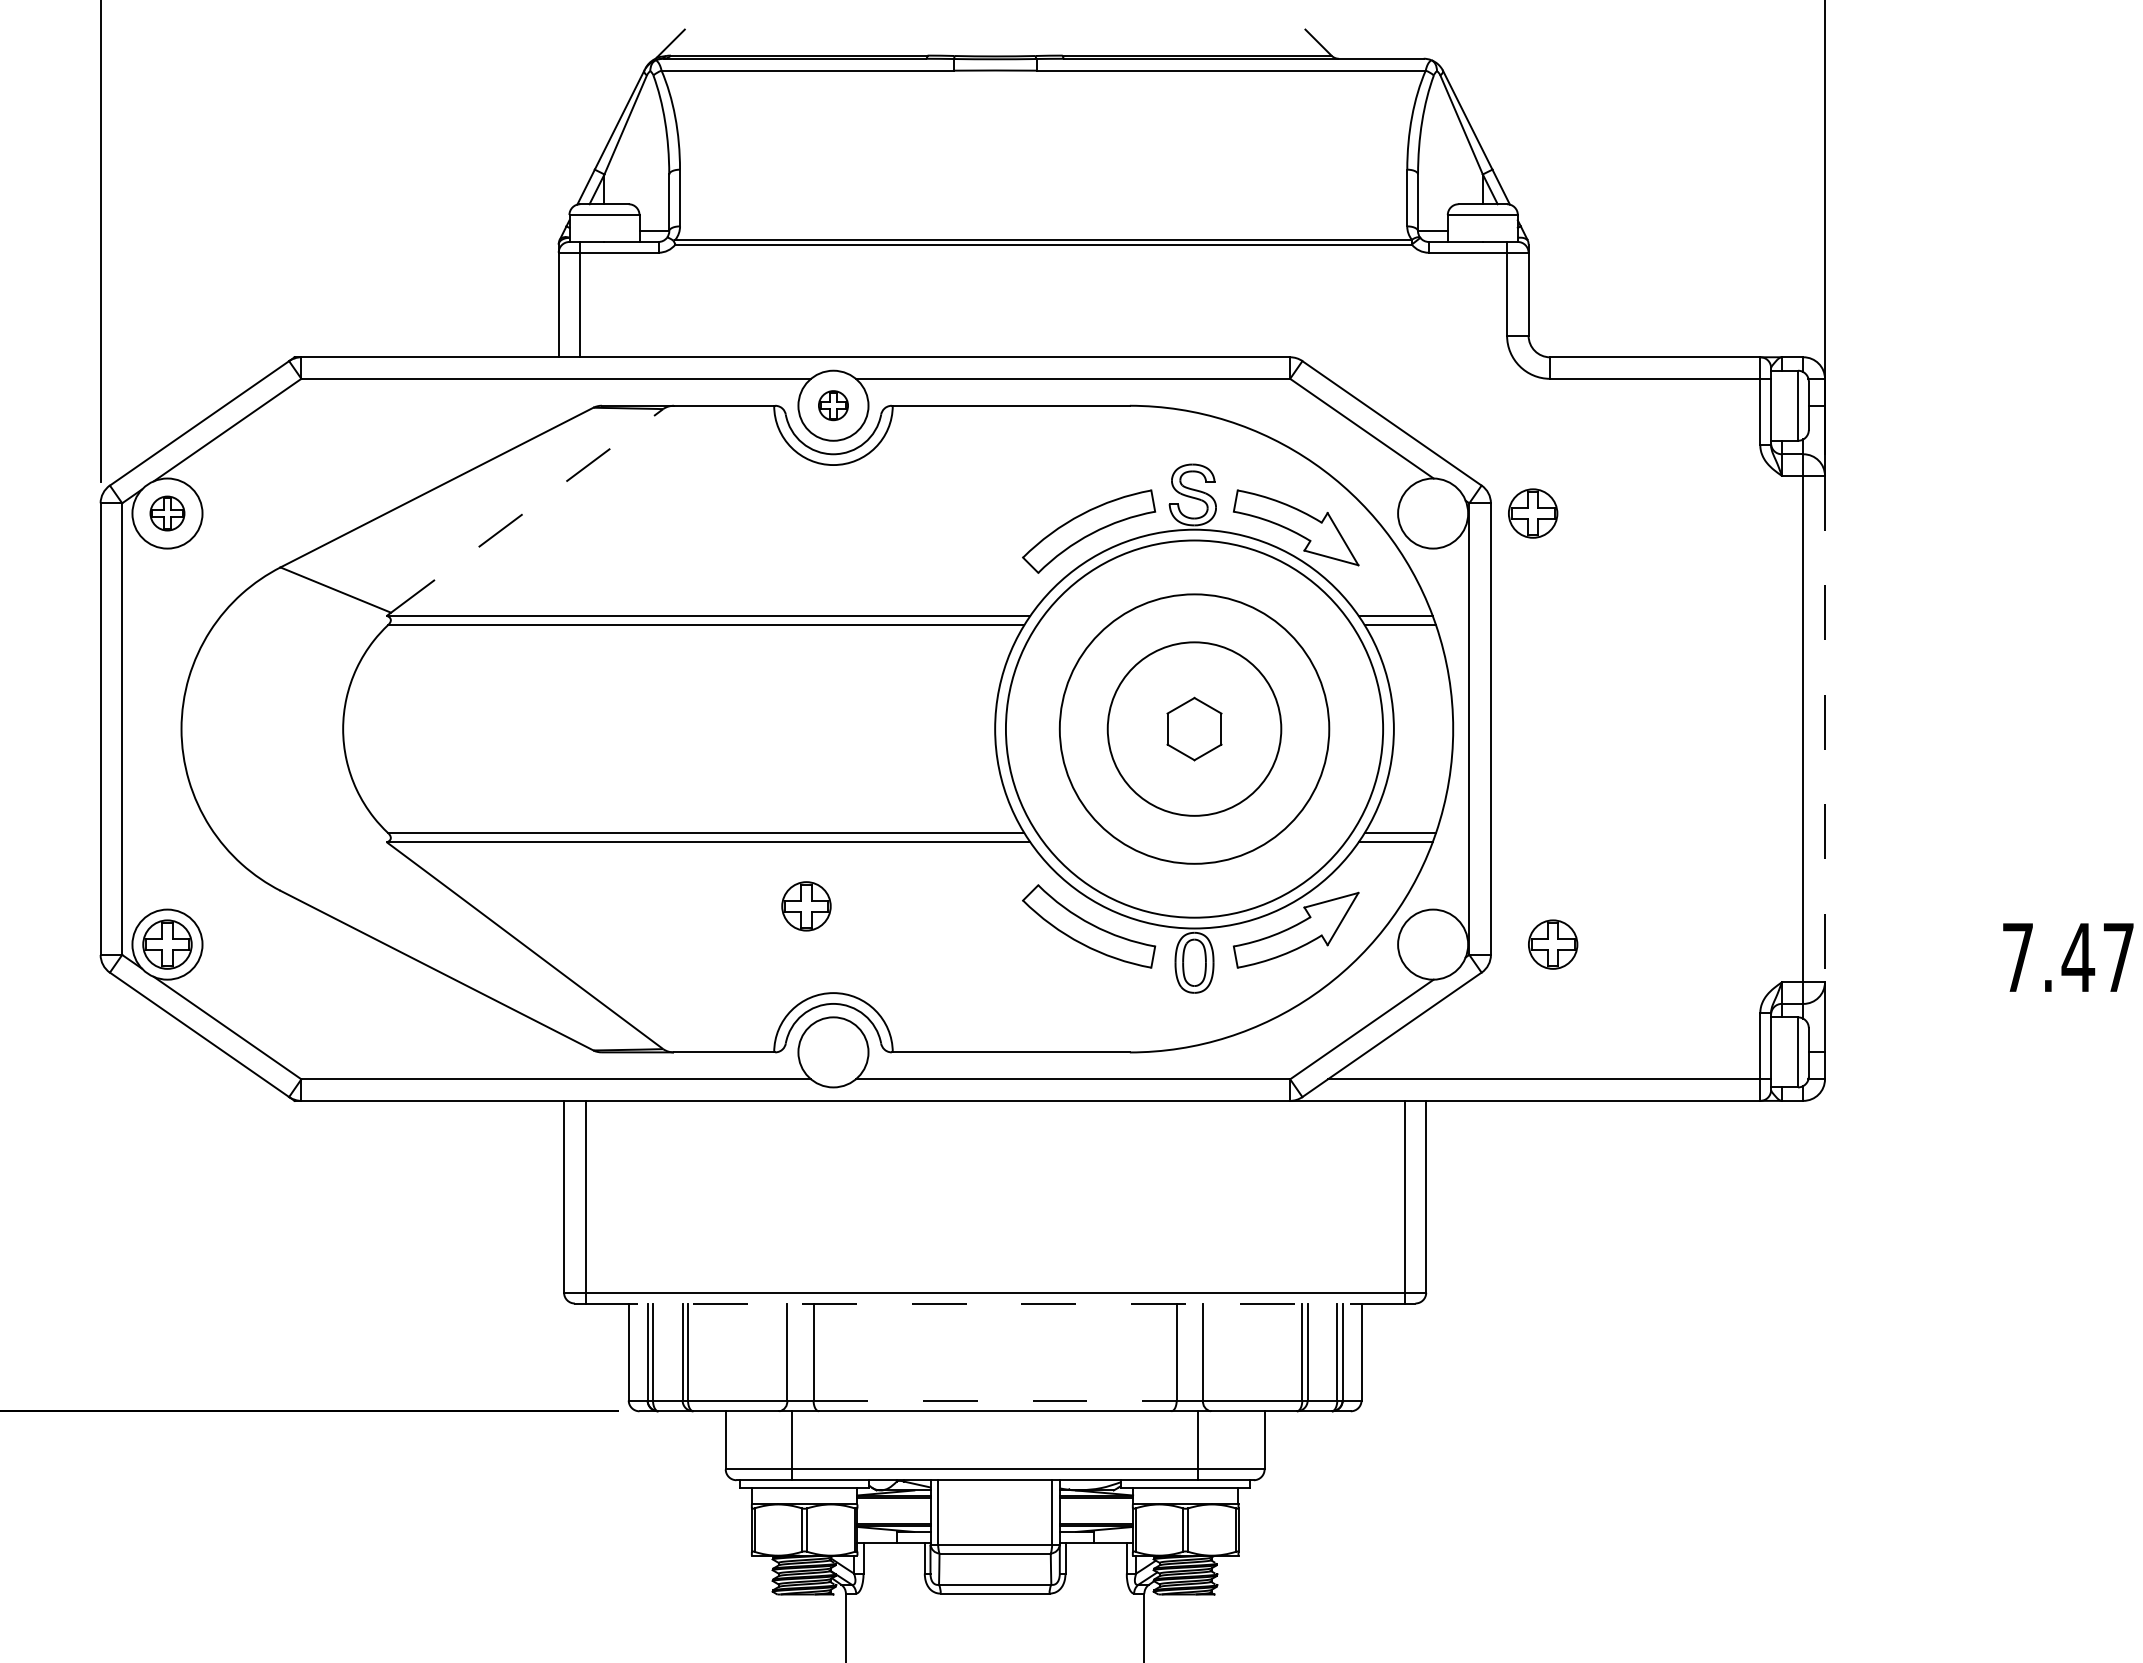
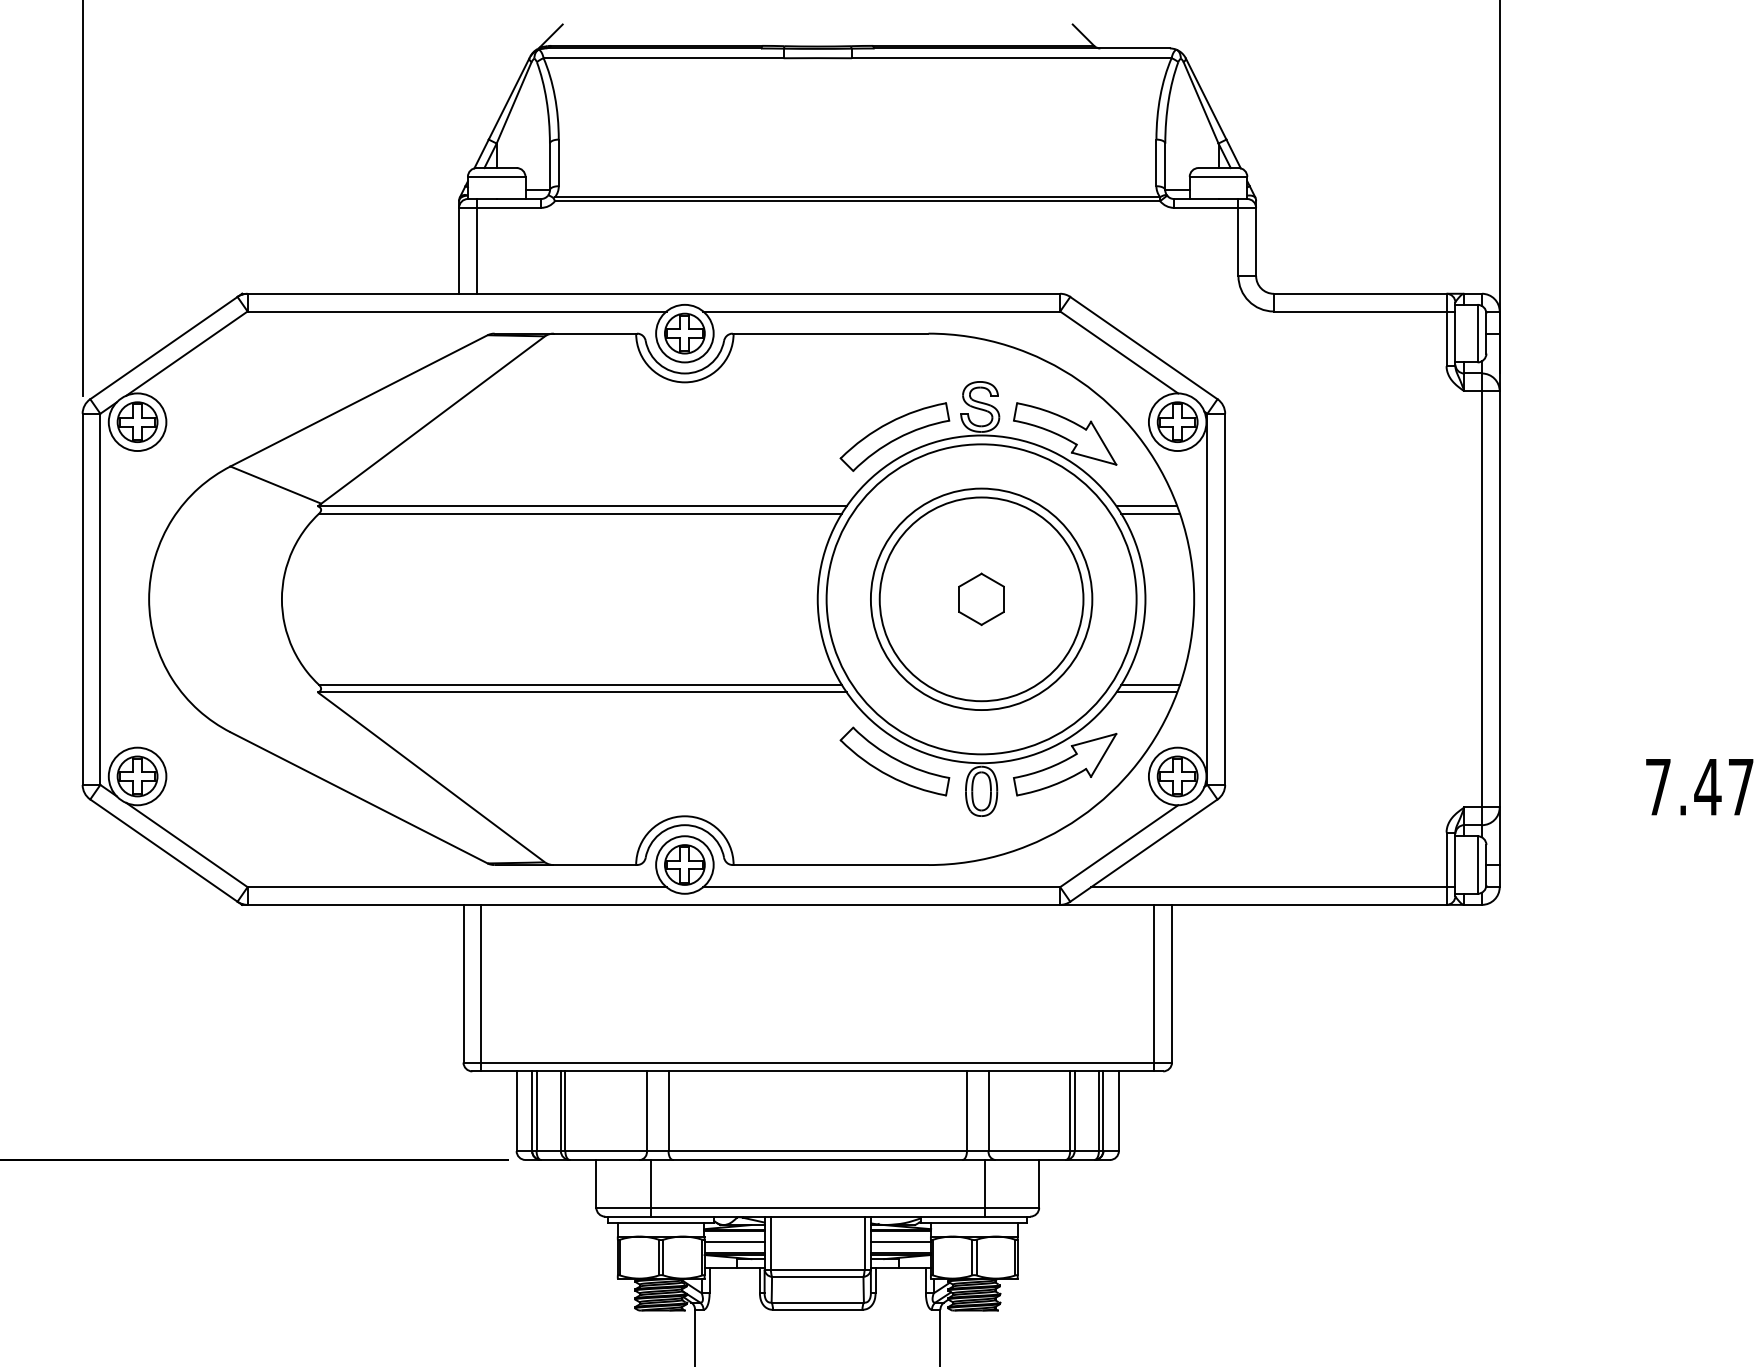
part: (833, 405) -> (684, 333), size x1.67
line: (527, 510) -> (433, 419), dashed -> solid
part: (167, 513) -> (137, 422), size x1.43
part: (1533, 513) -> (1177, 422), moved
circle: (1194, 729) -> (981, 599), size x1.43
line: (1825, 729) -> (1500, 599), dashed -> solid
part: (806, 906) -> (684, 865), moved
part: (1553, 944) -> (1177, 776), moved
line: (995, 1303) -> (818, 1071), dashed -> solid
line: (995, 1400) -> (818, 1151), dashed -> solid
line: (893, 1511) -> (734, 1242), added
line: (1095, 1511) -> (900, 1242), added

